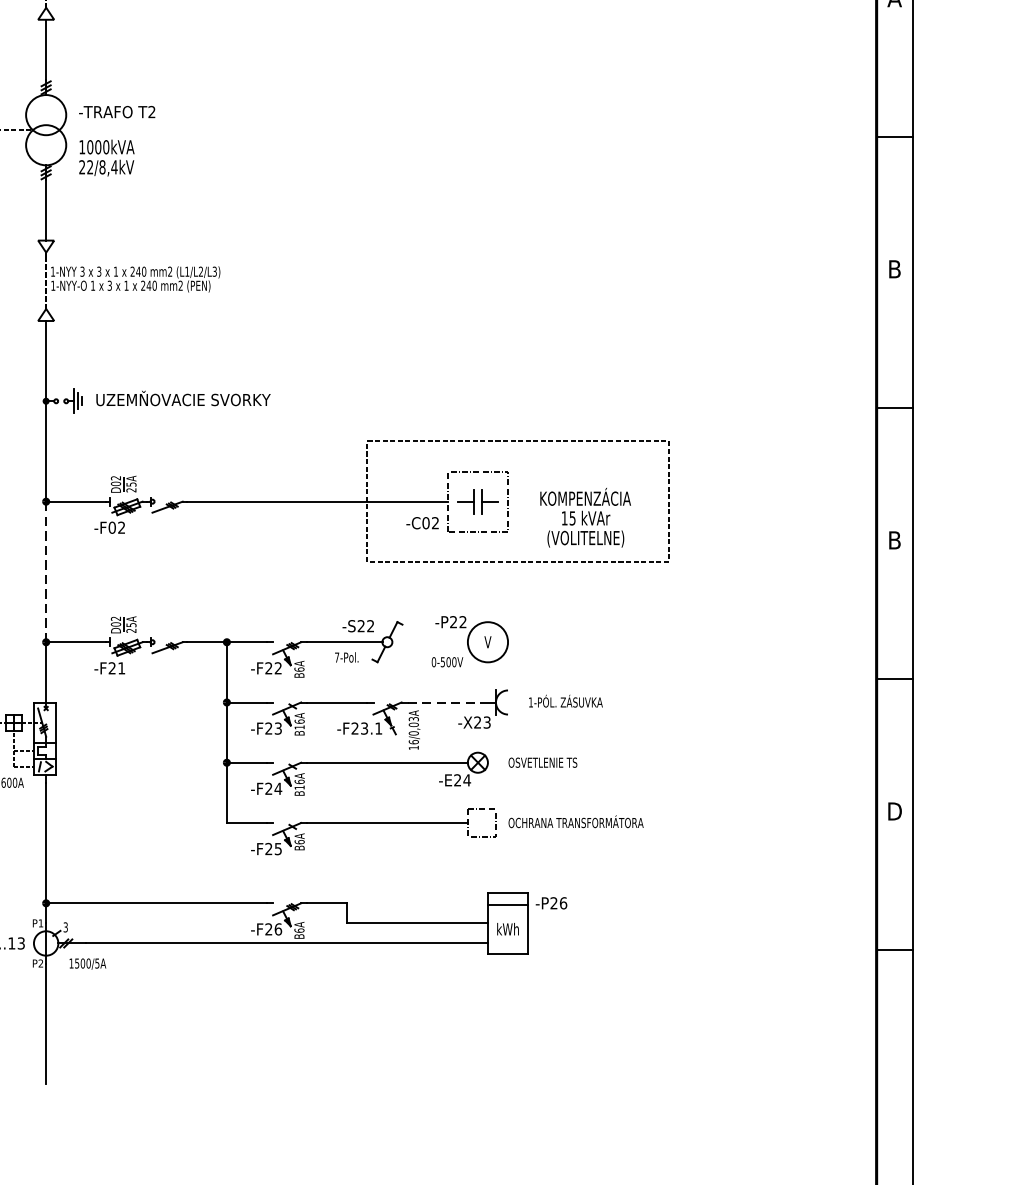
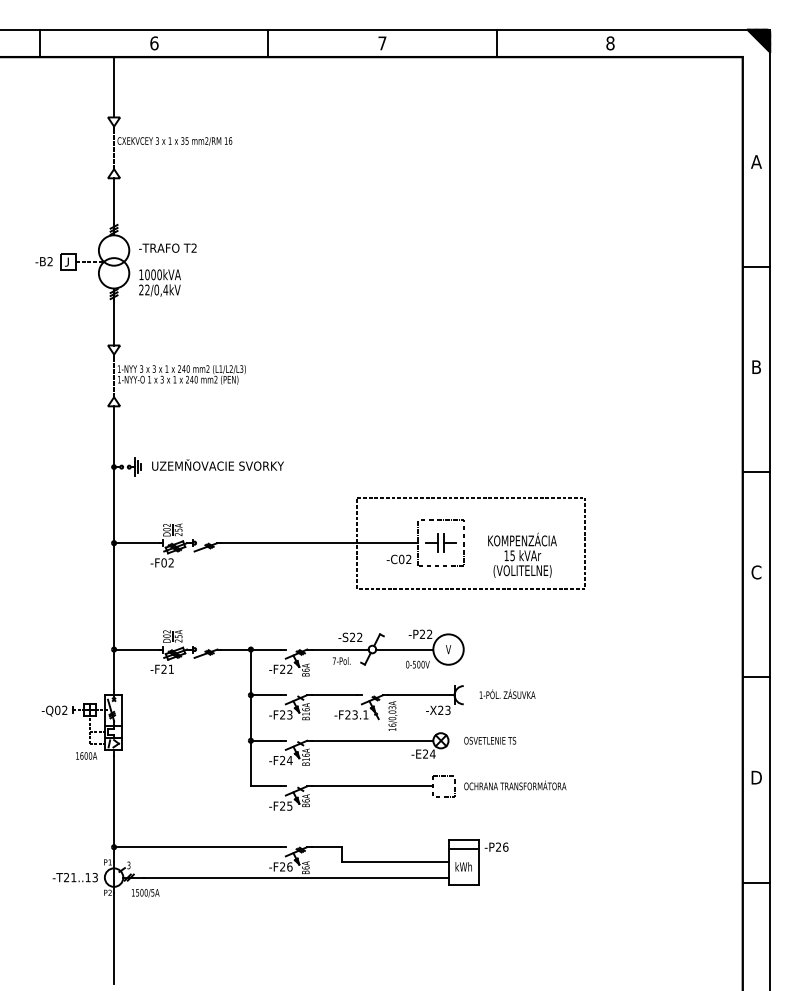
text: (102, 167) -> (156, 290), 22/8,4kV -> 22/0,4kV
text: (894, 540) -> (756, 572), B -> C
line: (46, 570) -> (114, 595), dashed -> solid
line: (429, 642) -> (404, 649), added
line: (448, 702) -> (418, 695), dashed -> solid

